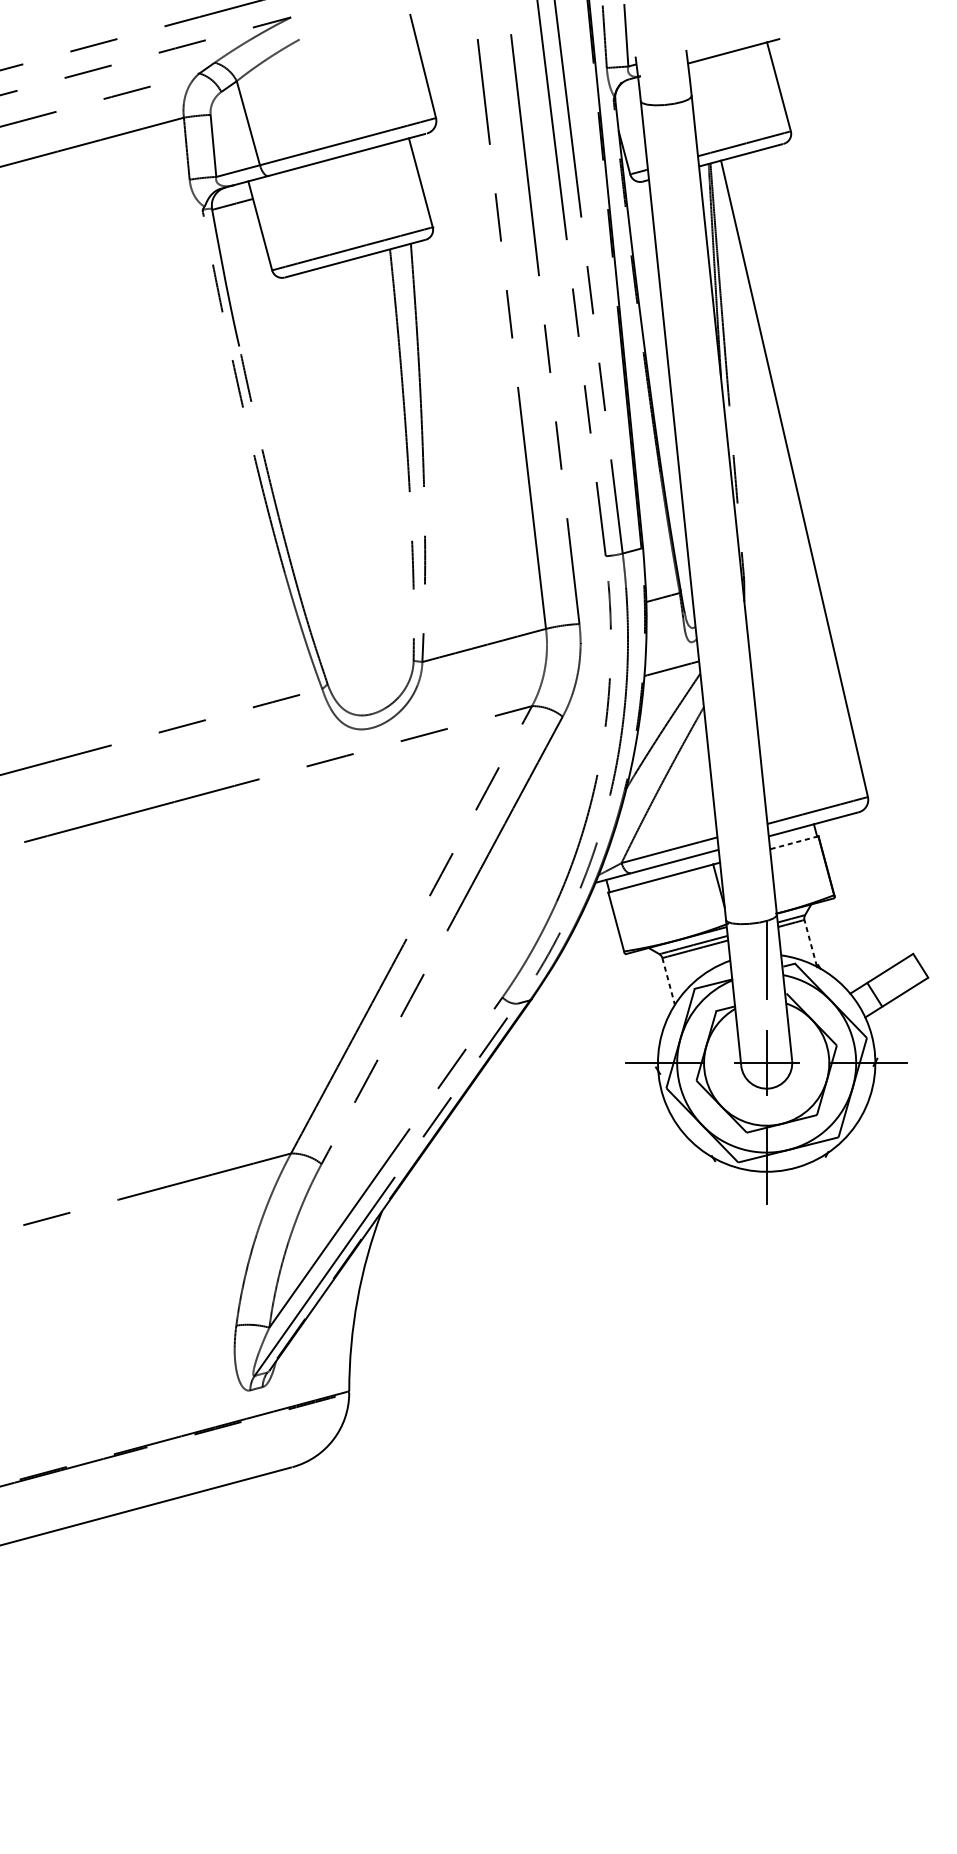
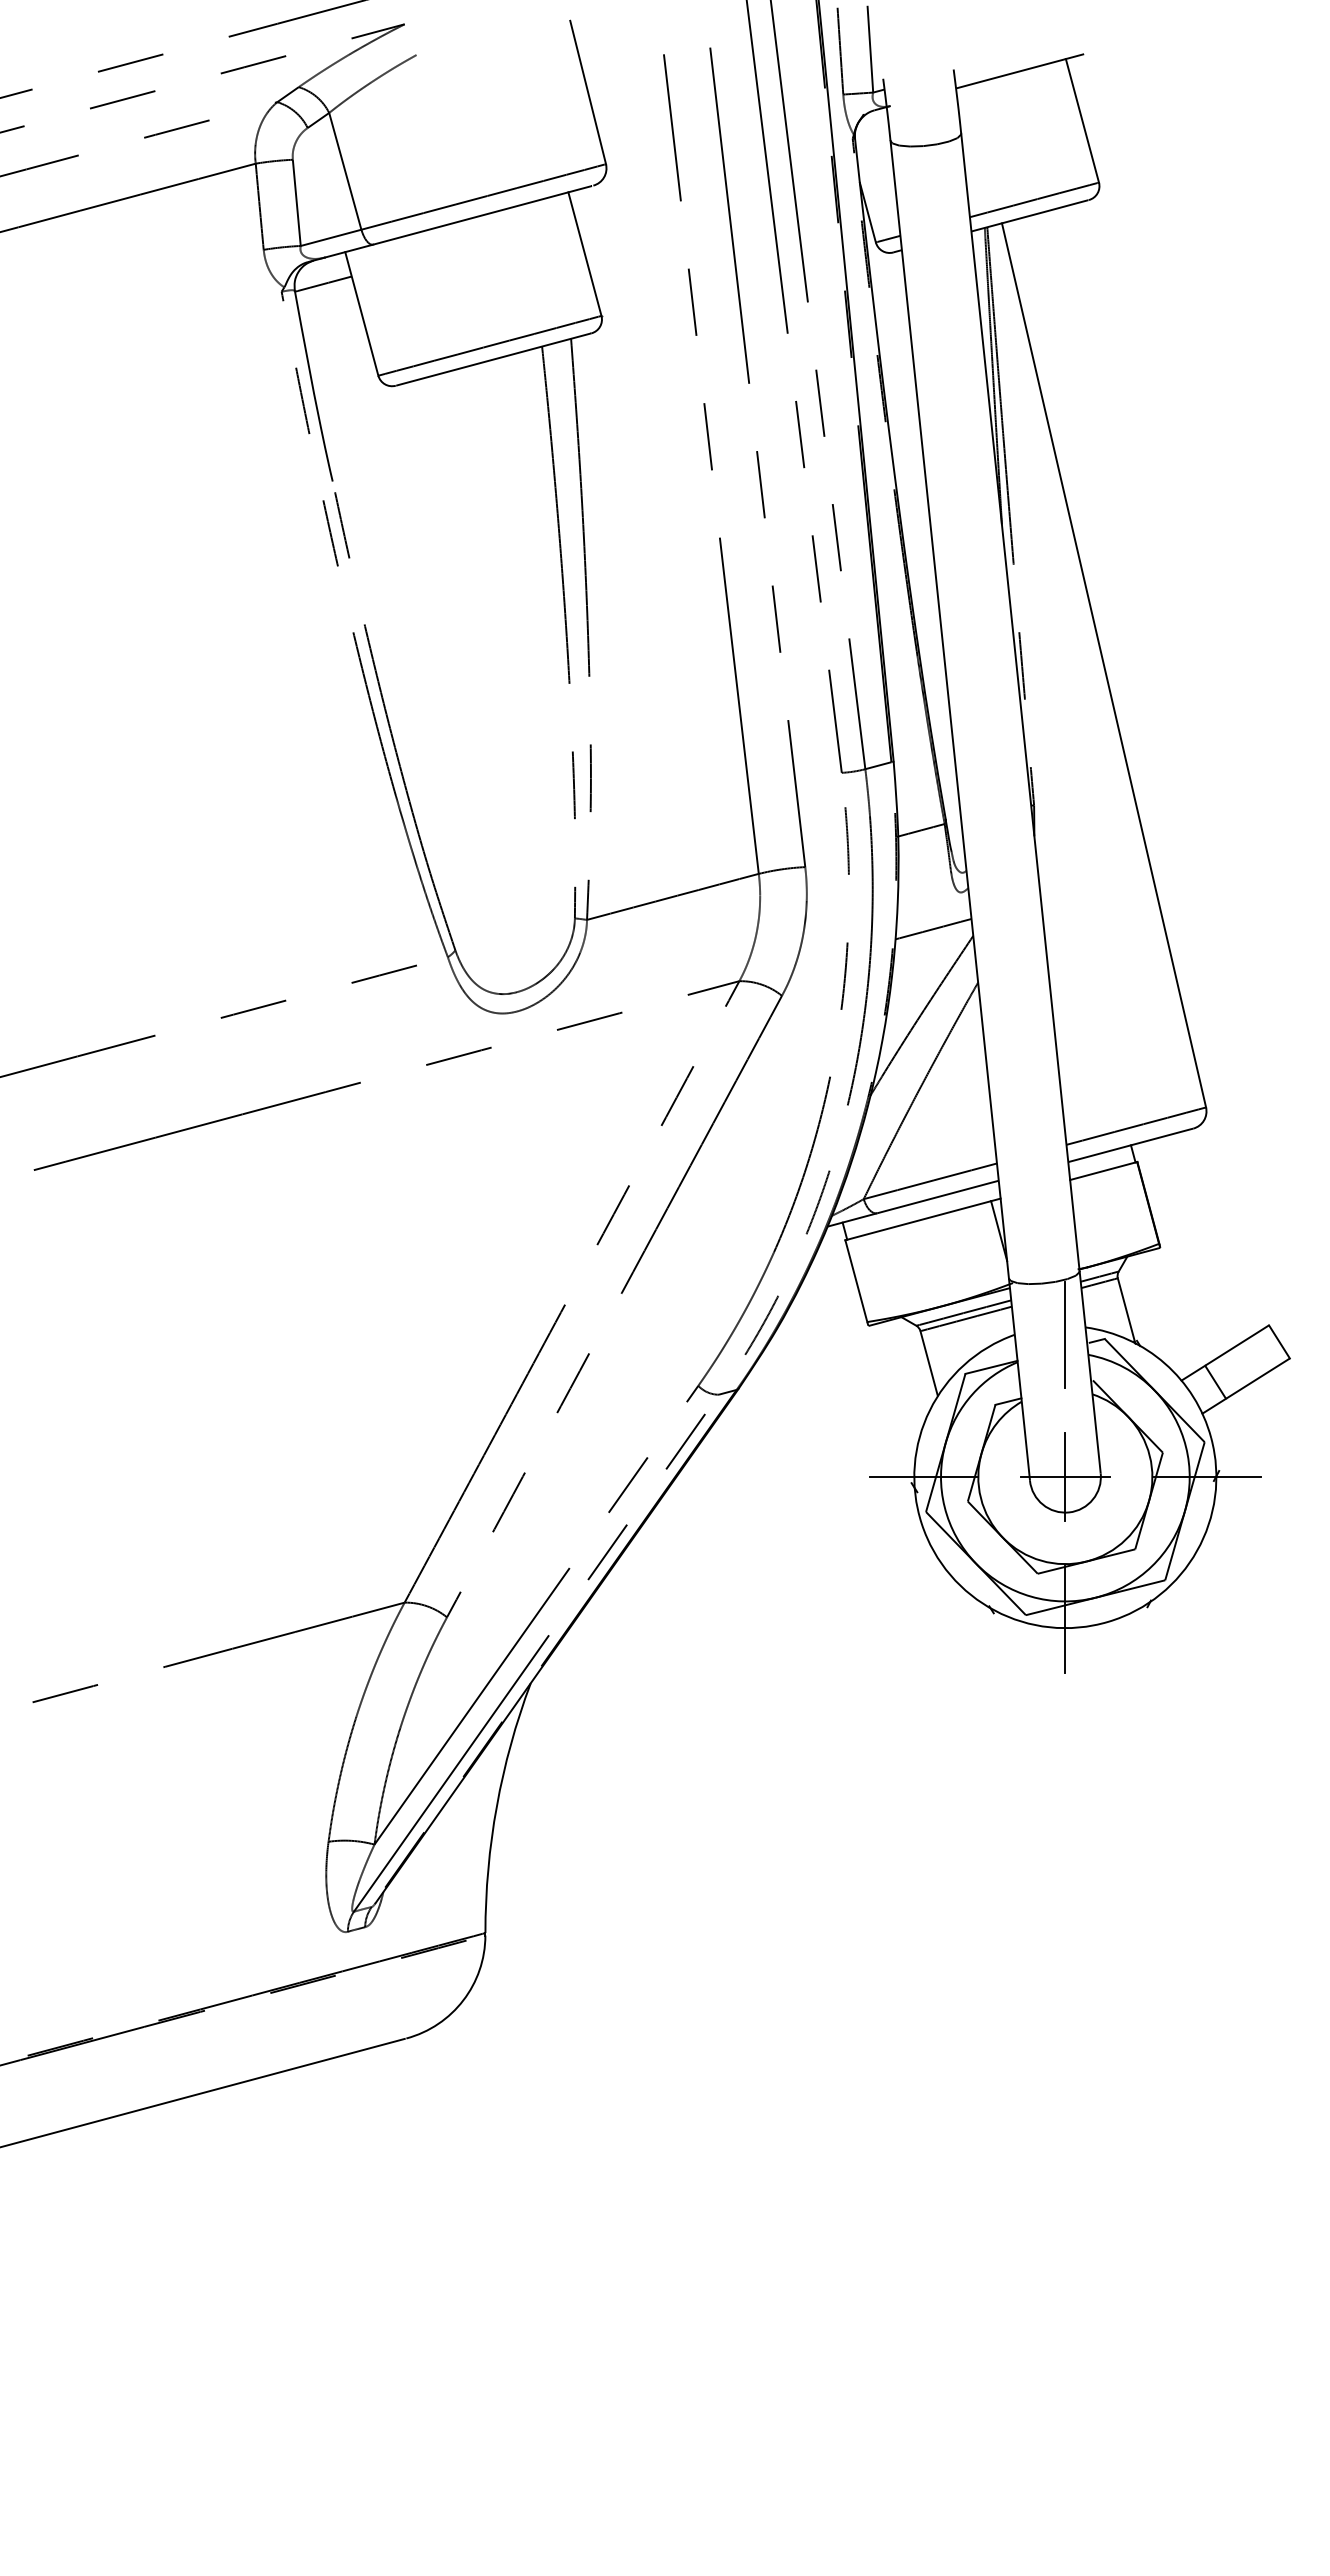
line: (794, 843) -> (1103, 1171), dashed -> solid
line: (810, 943) -> (1126, 1310), dashed -> solid
line: (668, 981) -> (929, 1363), dashed -> solid

